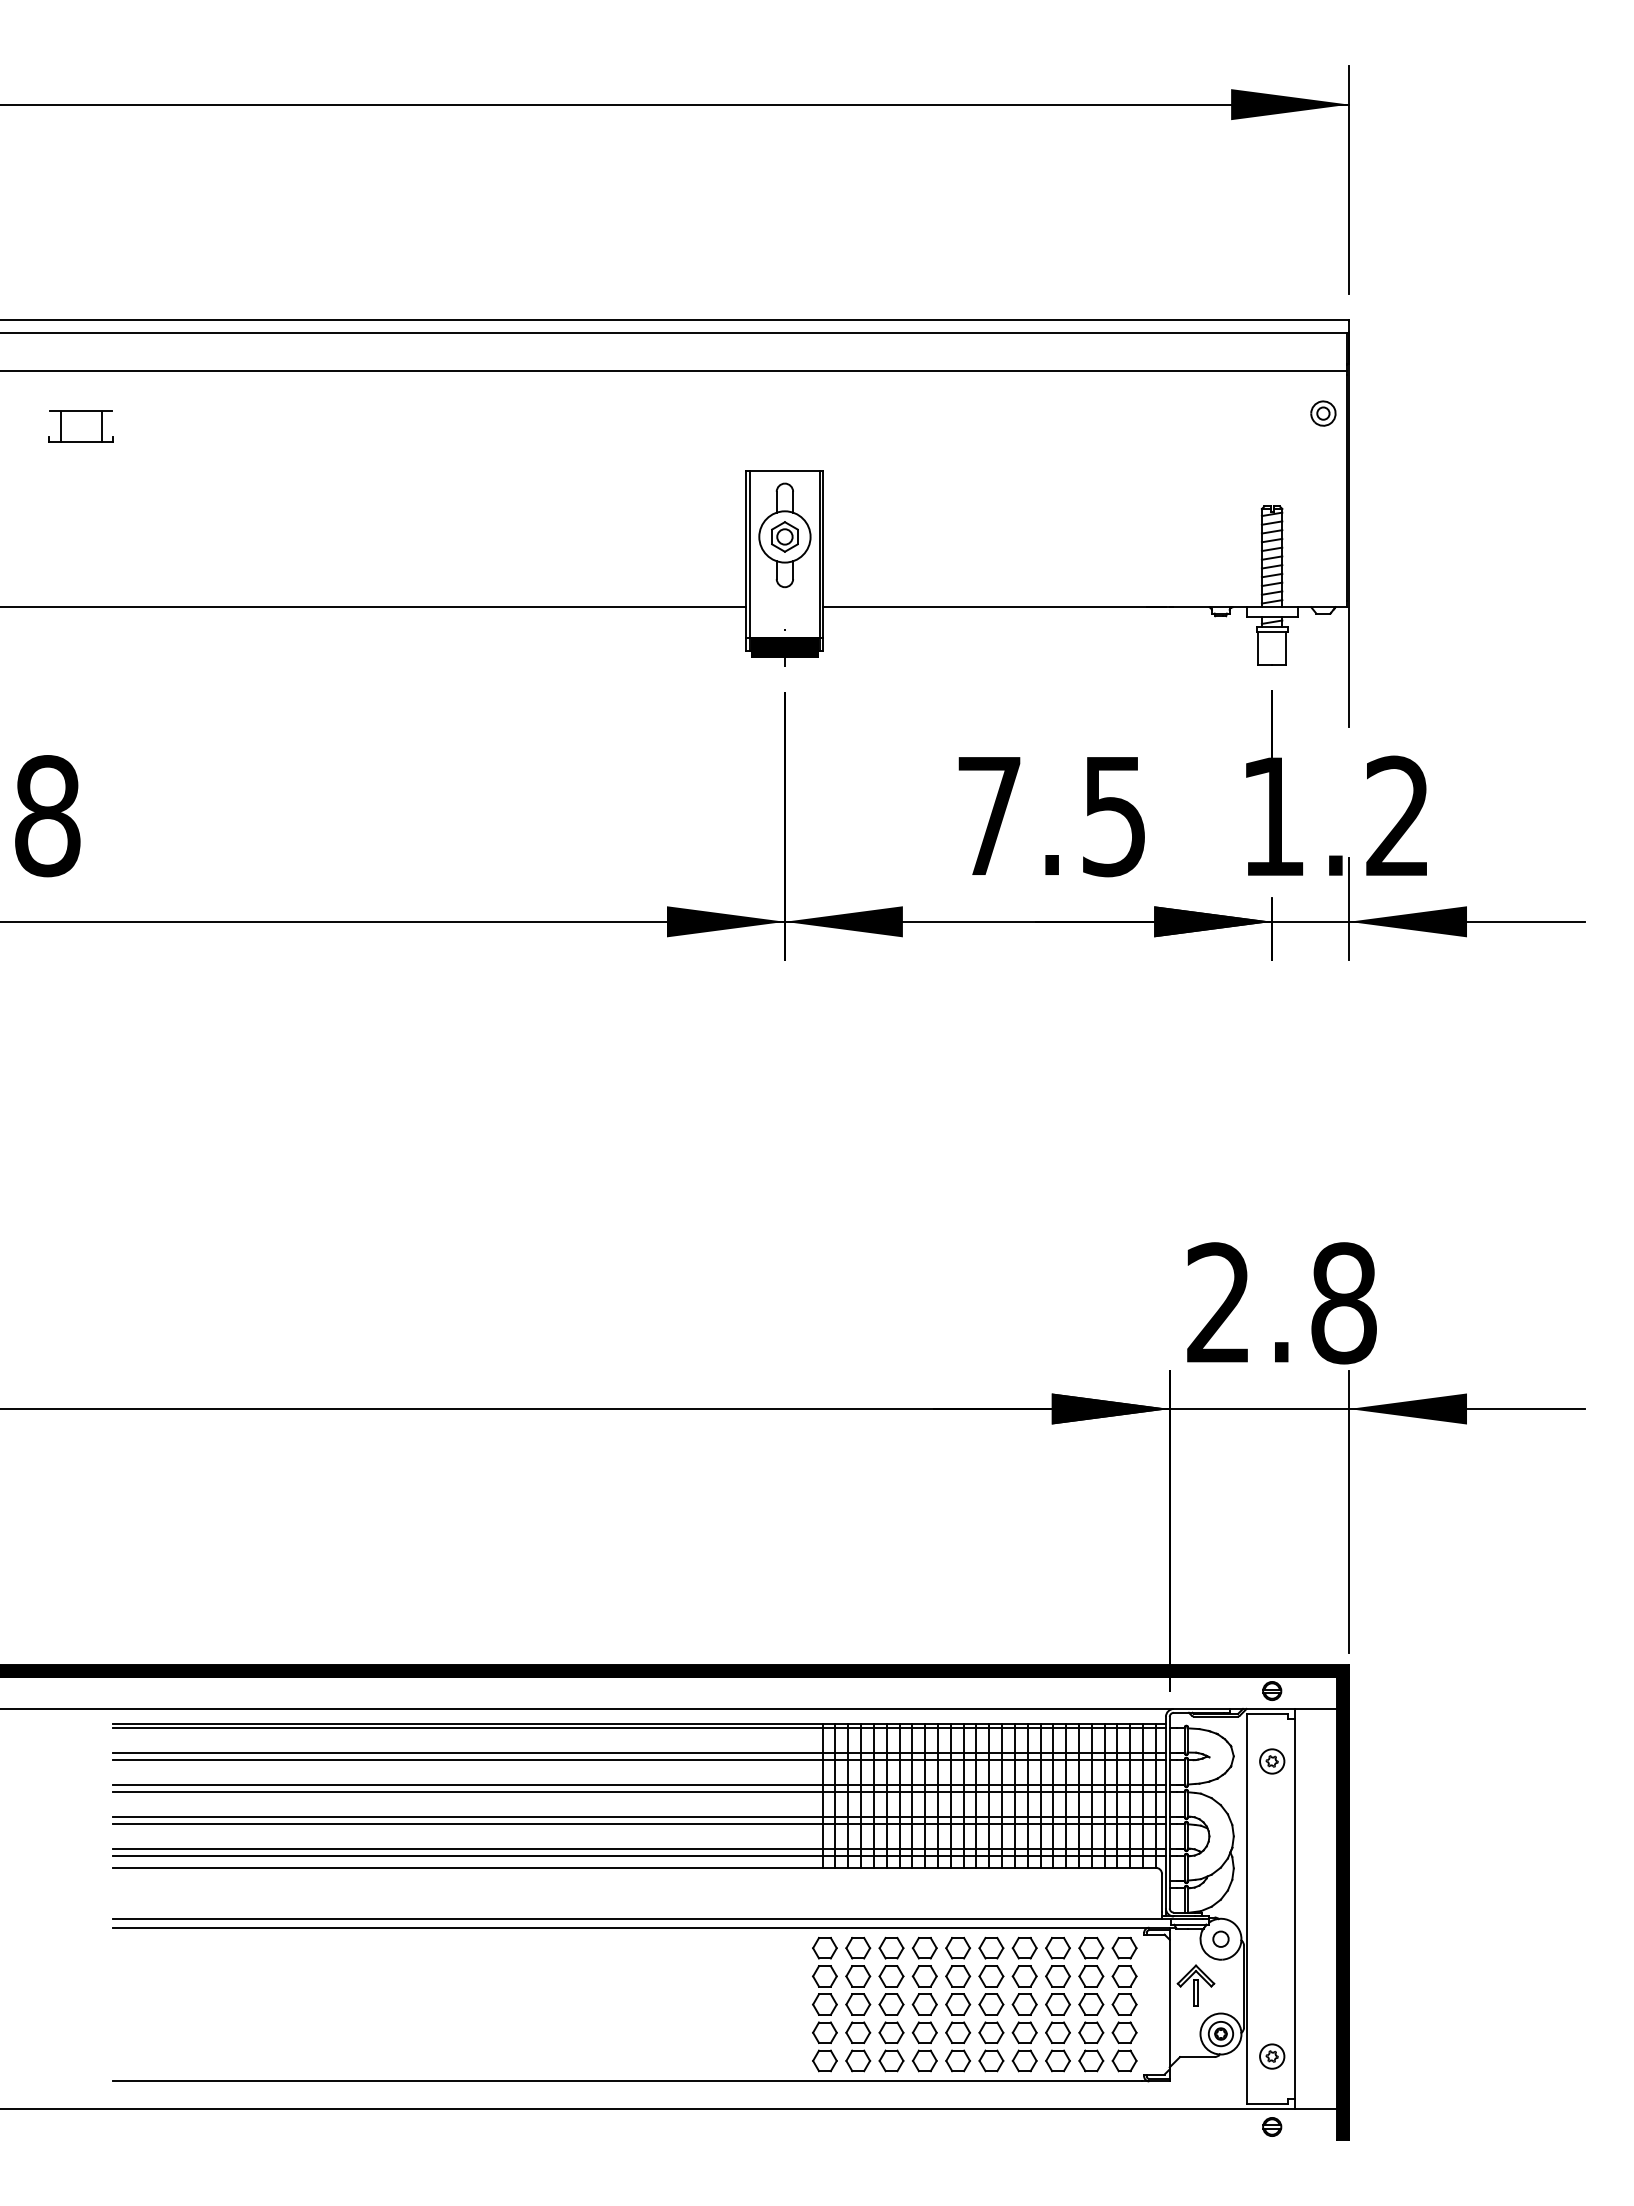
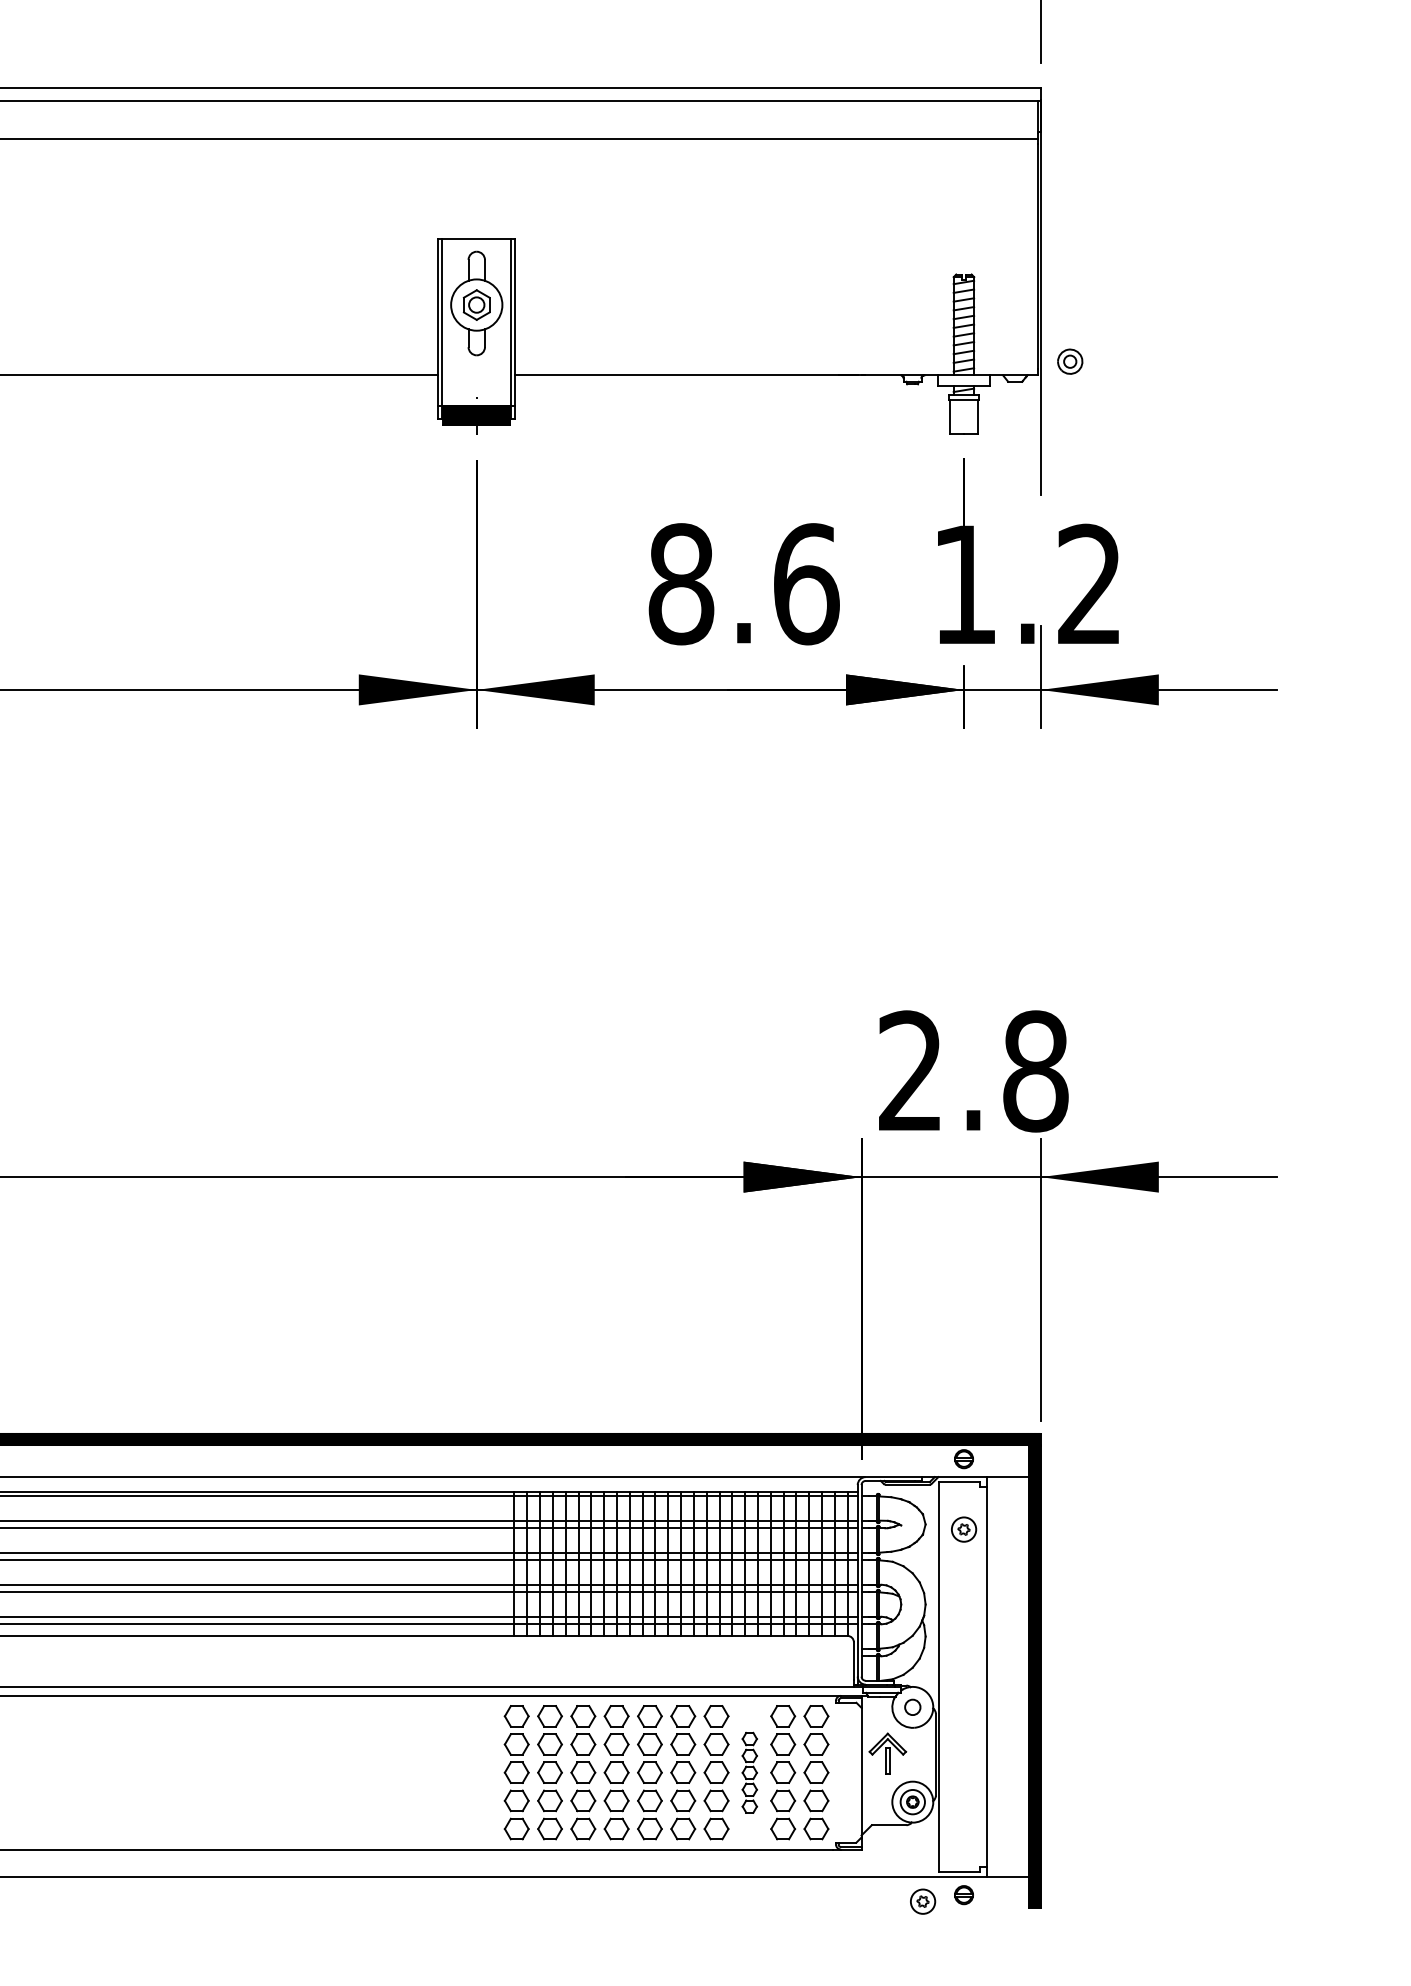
part: (1323, 413) -> (1070, 361), moved
text: (1052, 816) -> (744, 584), 7.5 -> 8.6
part: (1057, 2004) -> (749, 1772), size x0.6
part: (1272, 2056) -> (923, 1901), moved

